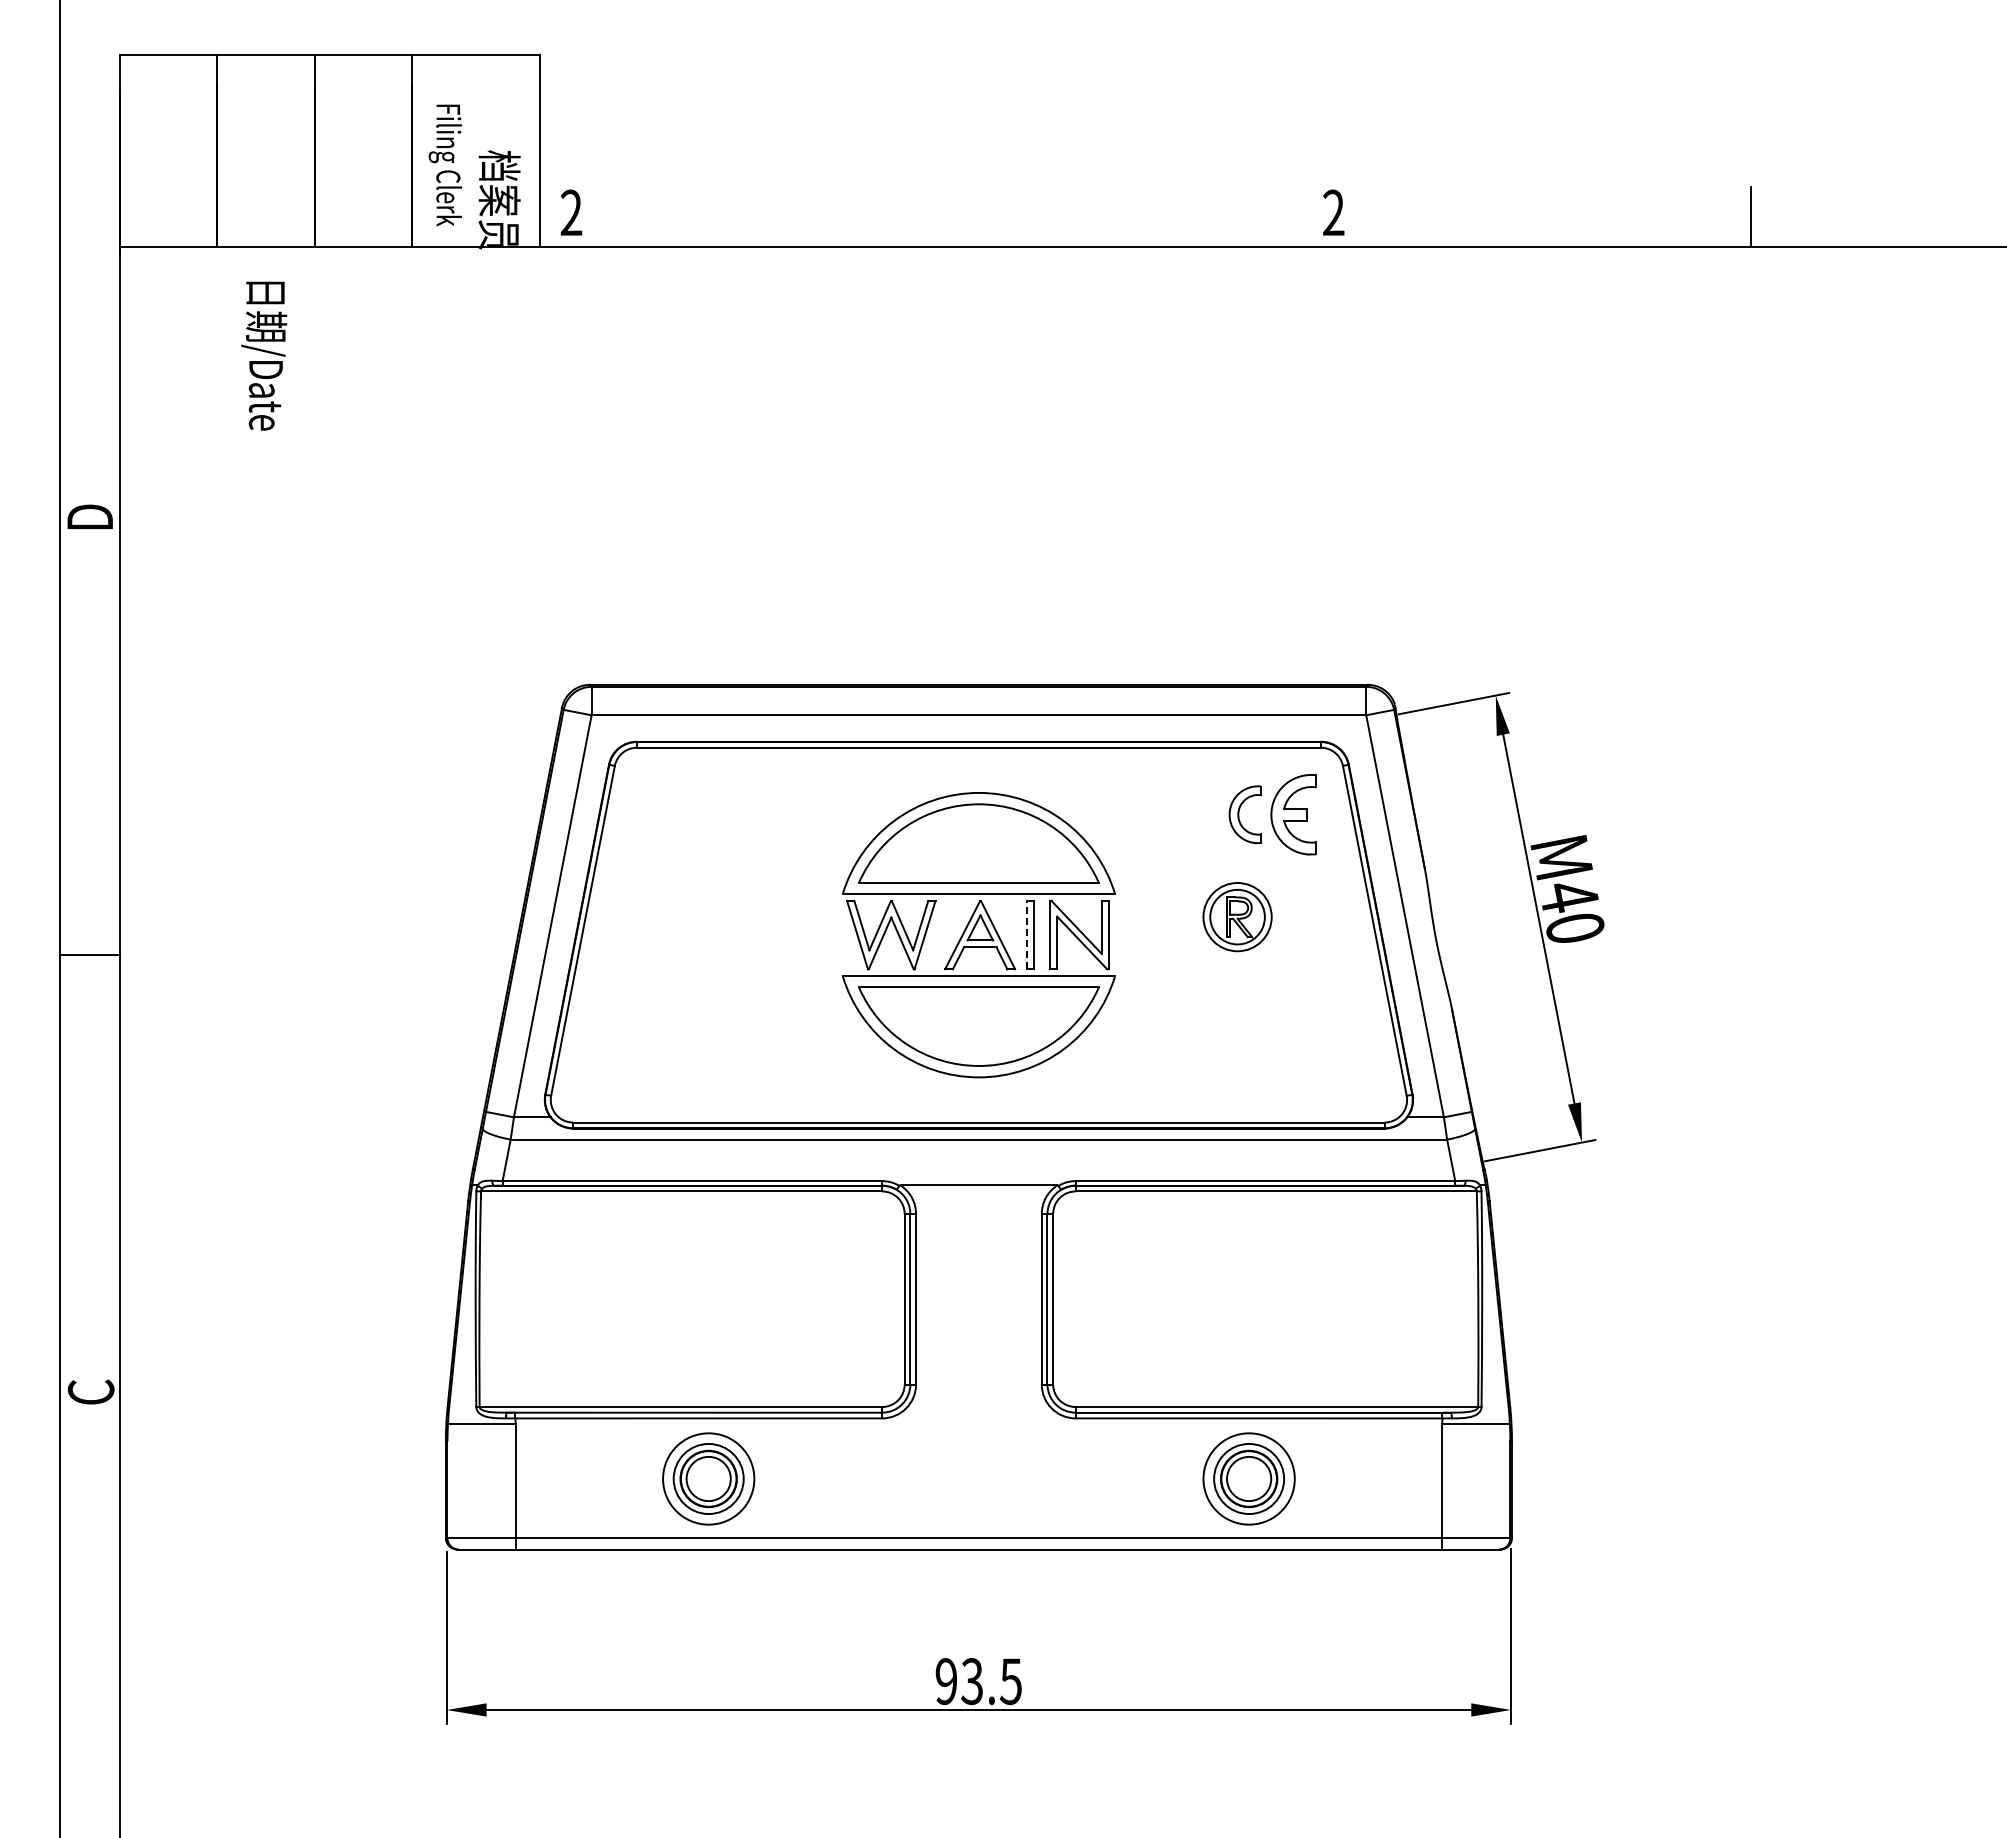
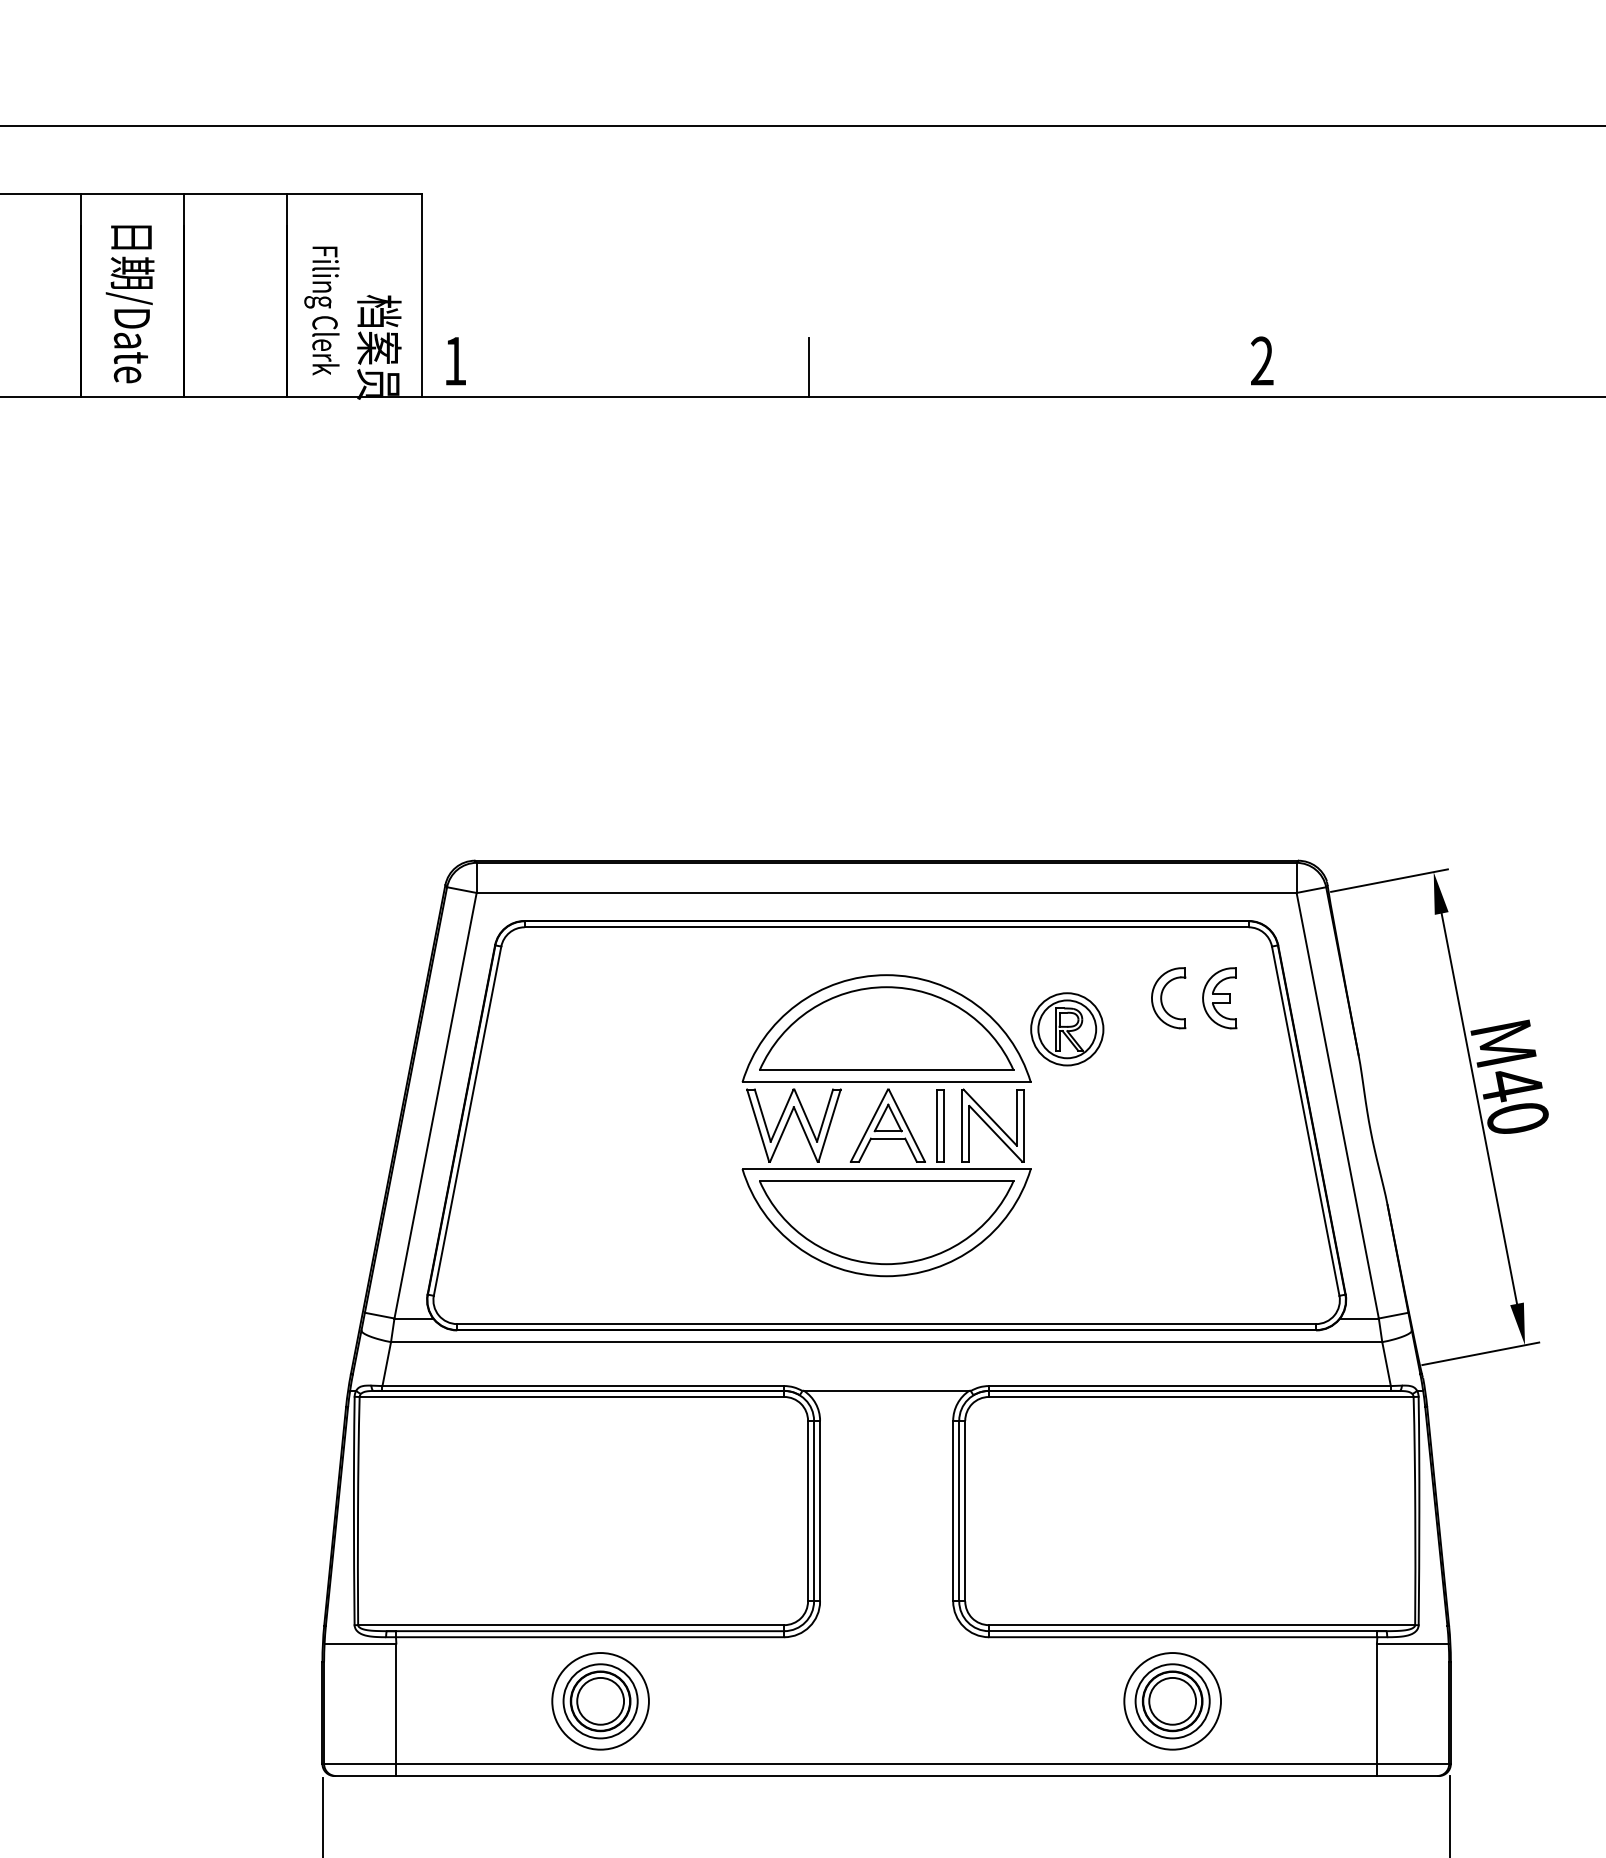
text: (571, 212) -> (455, 360), 2 -> 1
line: (905, 219) -> (808, 368), added
text: (264, 355) -> (130, 303), moved
part: (1293, 814) -> (1219, 997), size x0.71
part: (1237, 917) -> (1067, 1029), moved
line: (1026, 934) -> (937, 1125), dashed -> solid

